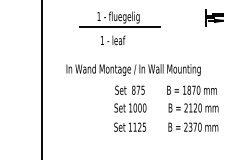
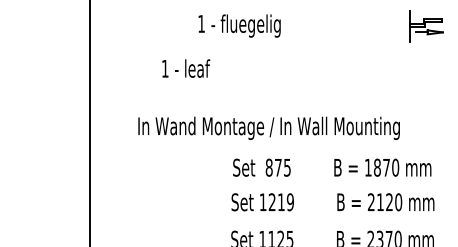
line: (119, 27) -> (241, 45), removed
text: (113, 40) -> (186, 68), moved
text: (139, 107) -> (280, 201), 1000 -> 1219

